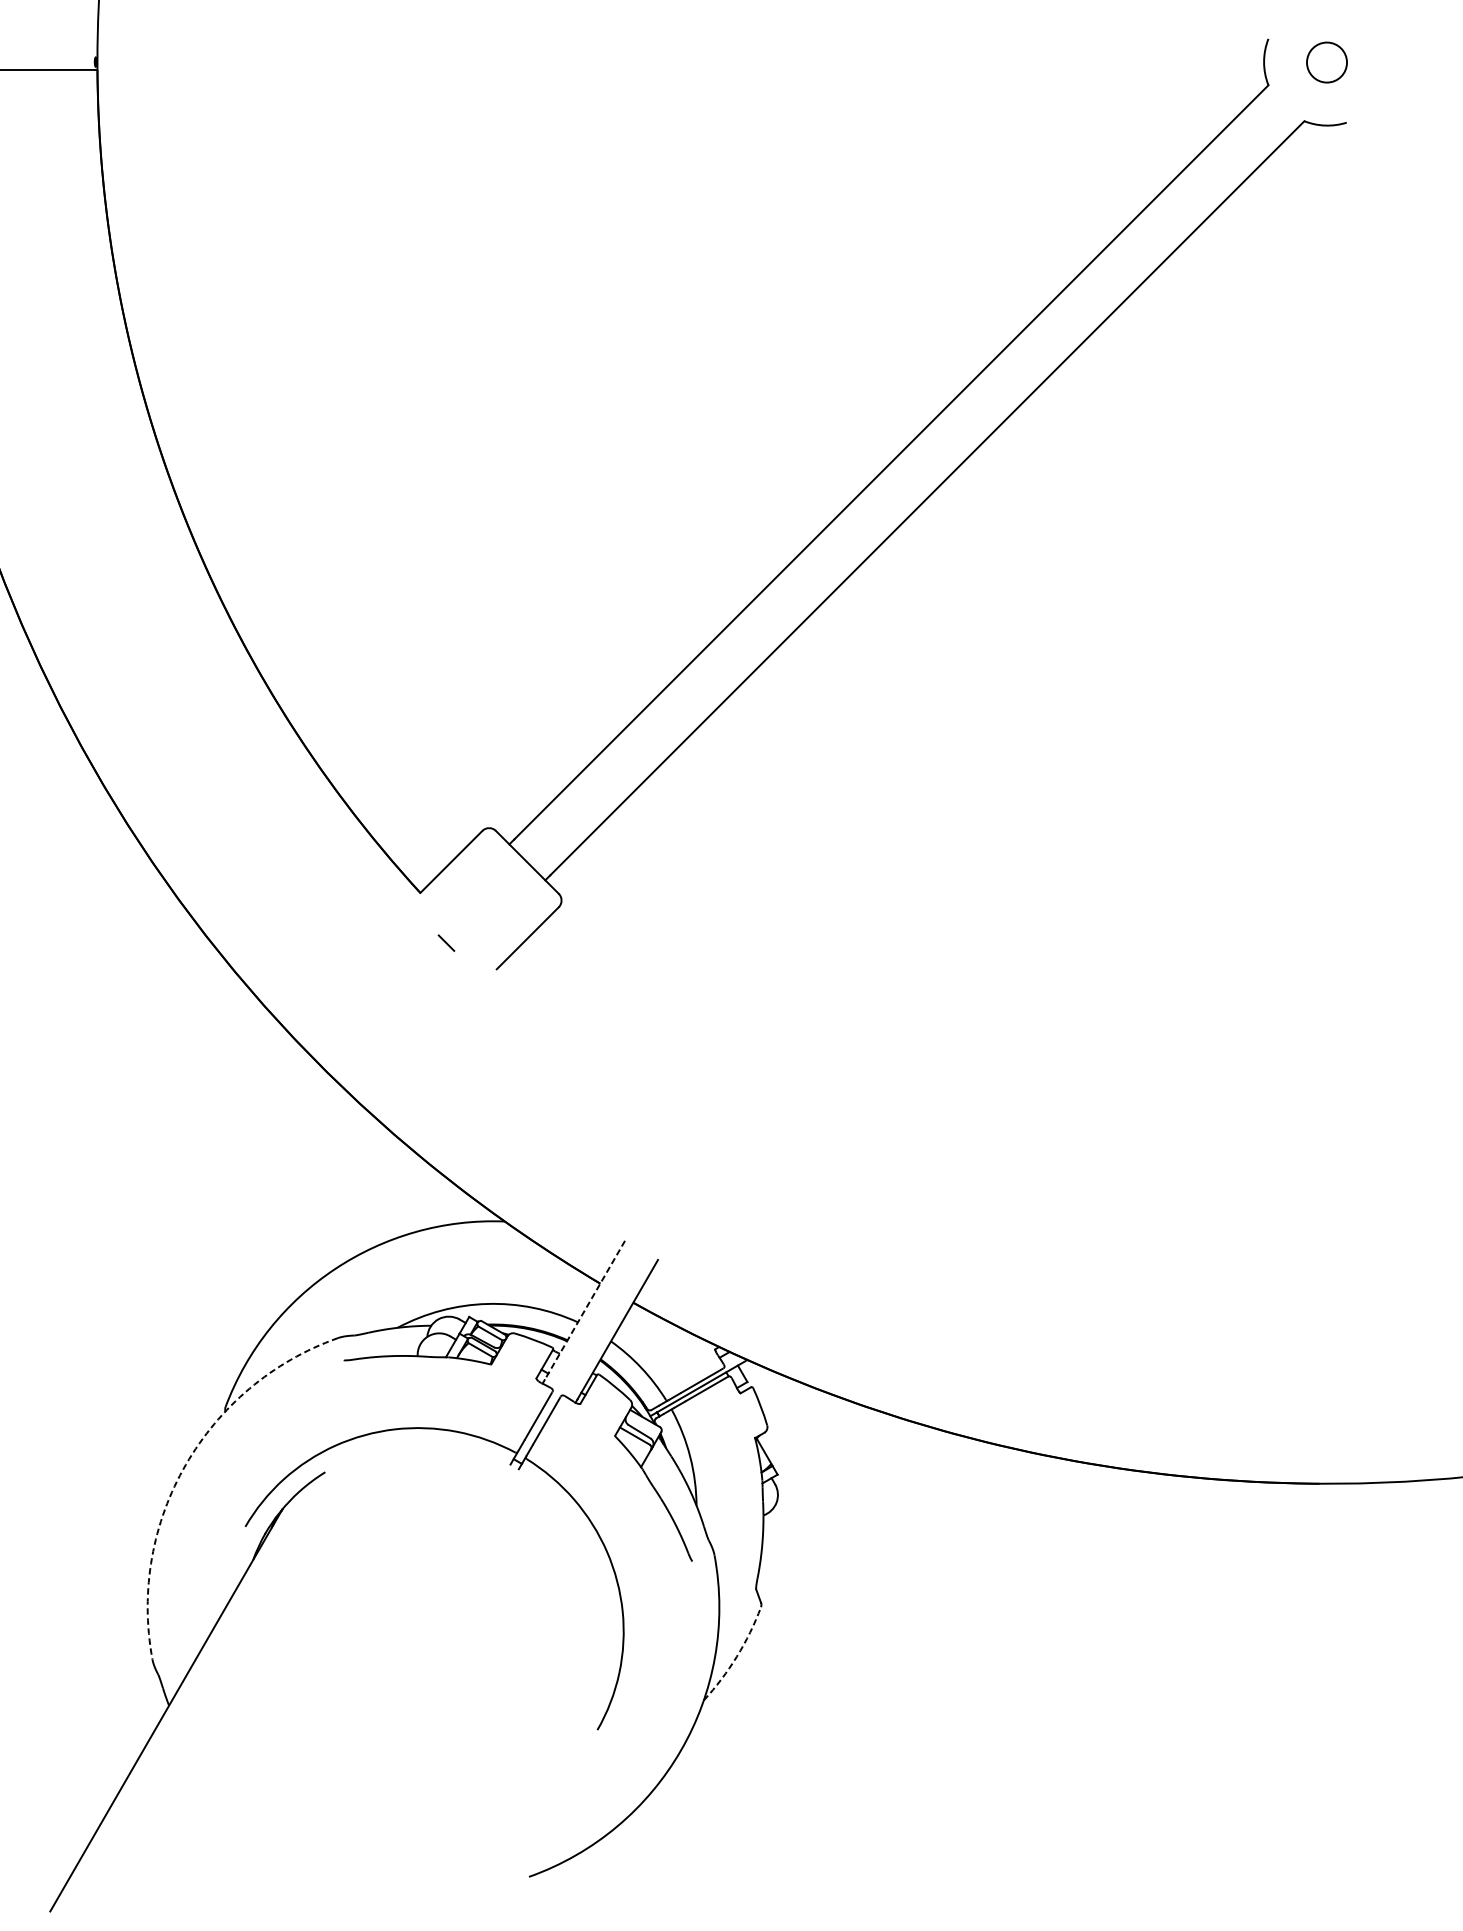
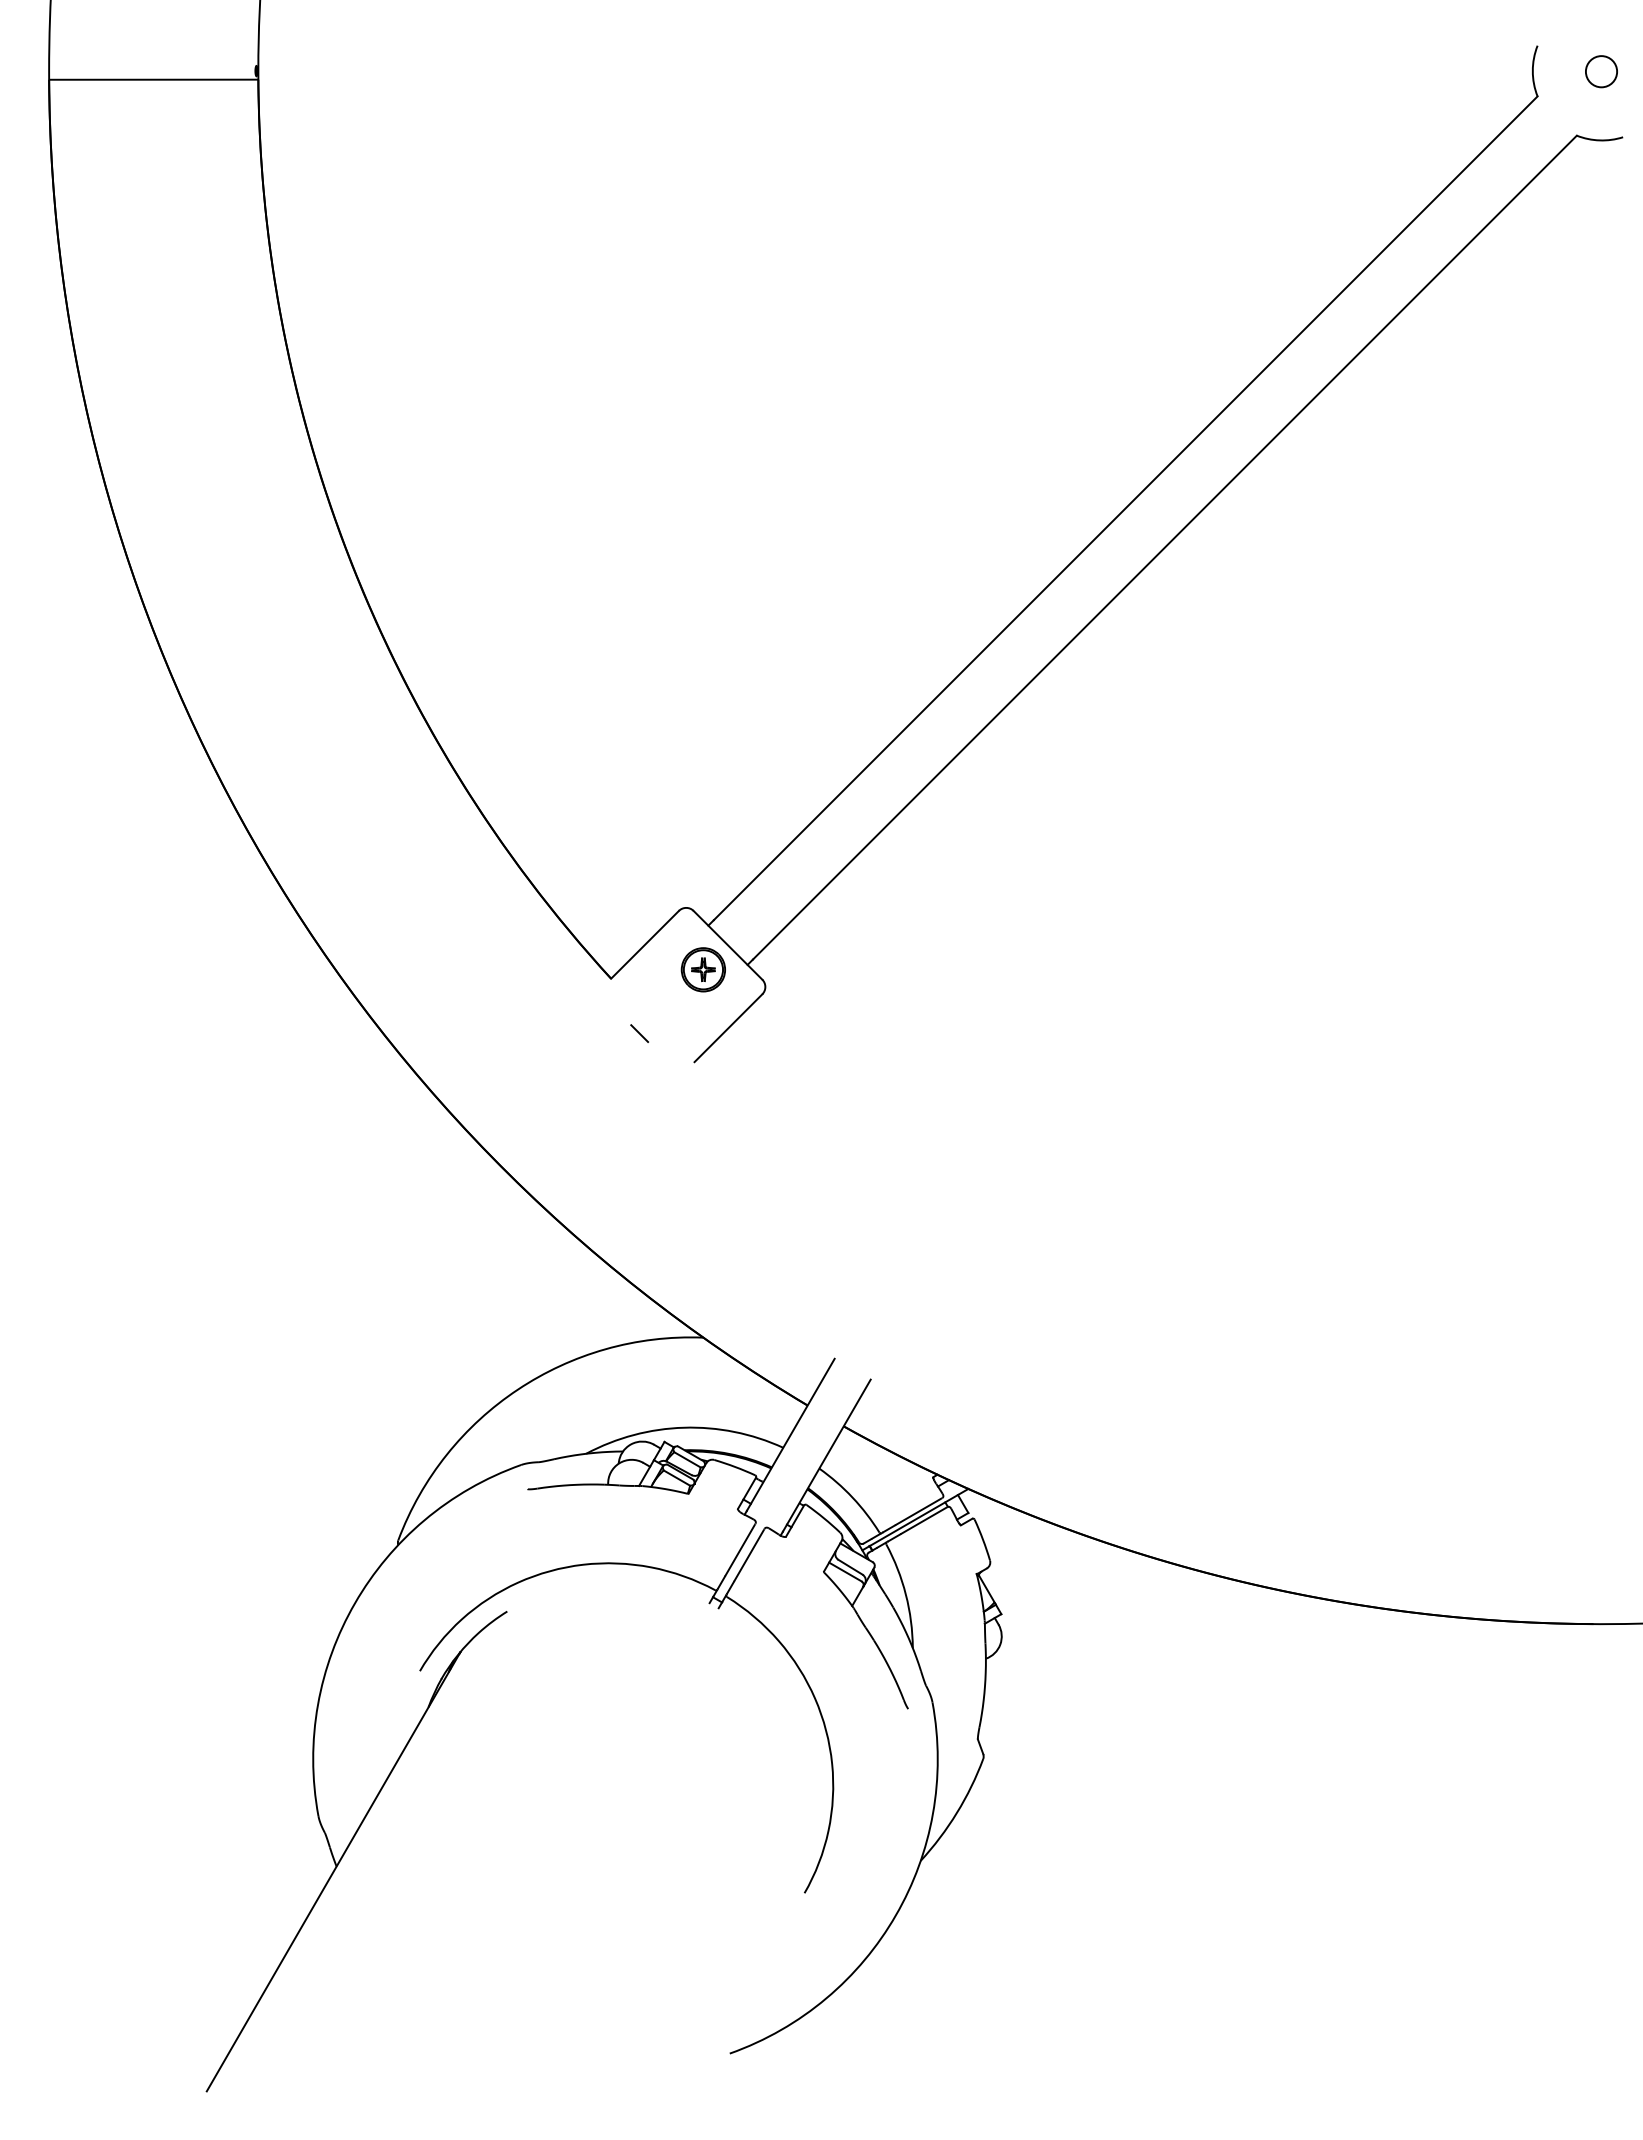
circle: (1326, 62) -> (1601, 71), size x0.71
part: (504, 884) -> (702, 969), added
line: (584, 1310) -> (790, 1434), dashed -> solid
arc: (186, 1464) -> (355, 1603), dashed -> solid
arc: (736, 1656) -> (956, 1812), dashed -> solid

